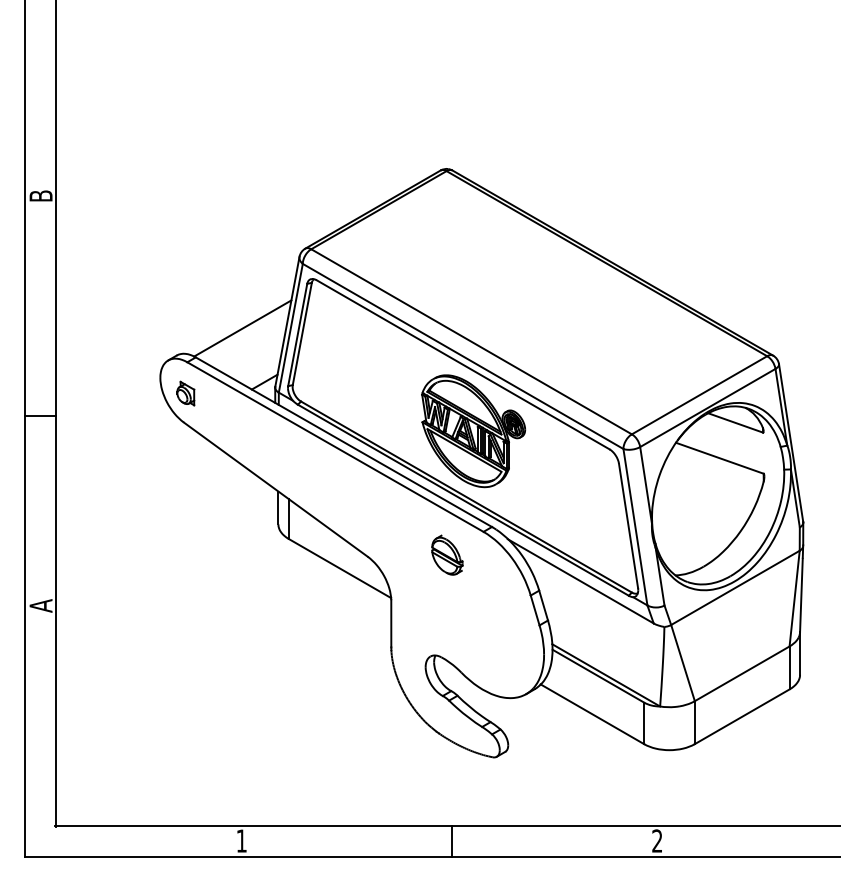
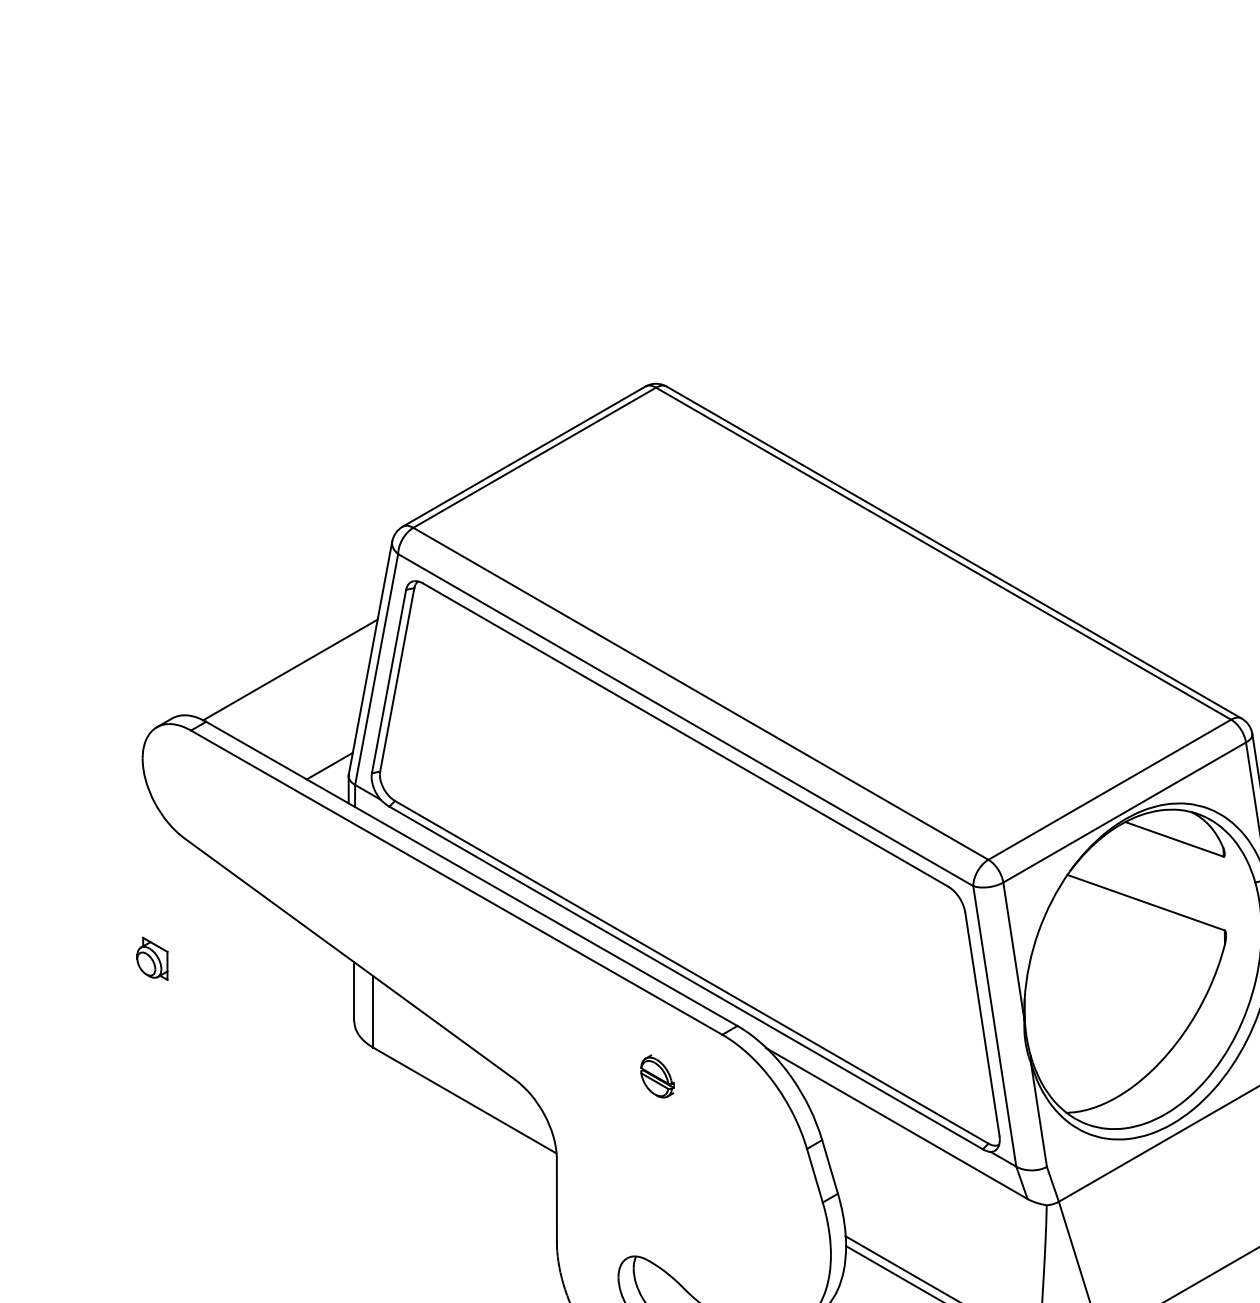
part: (185, 393) -> (151, 958), moved
part: (473, 431) -> (704, 854), removed
part: (447, 554) -> (657, 1075), size x0.6

